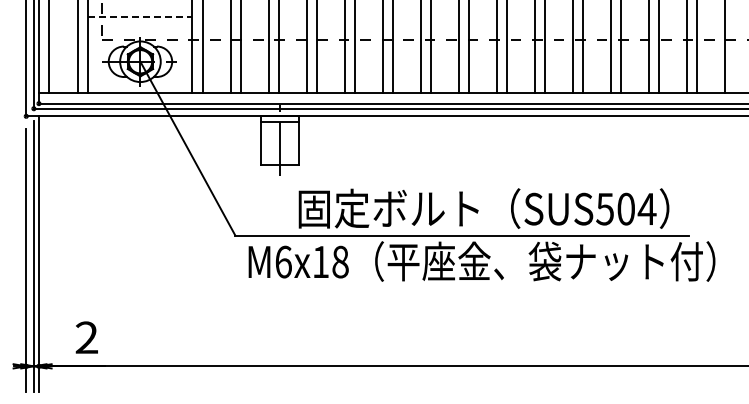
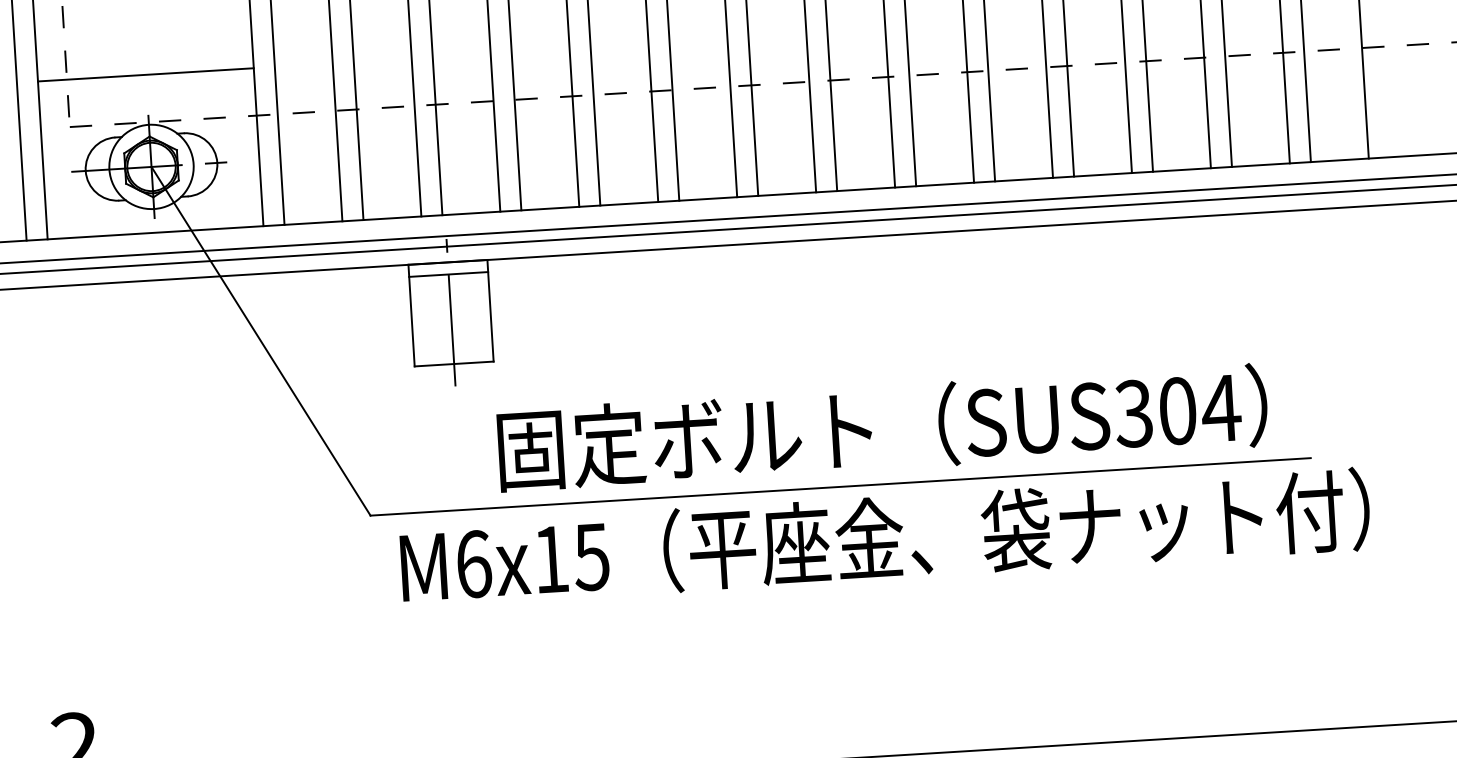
line: (140, 17) -> (145, 75), dashed -> solid
text: (604, 208) -> (1132, 412), SUS504 -> SUS304
text: (340, 261) -> (591, 555), M6x18 -> M6x15

